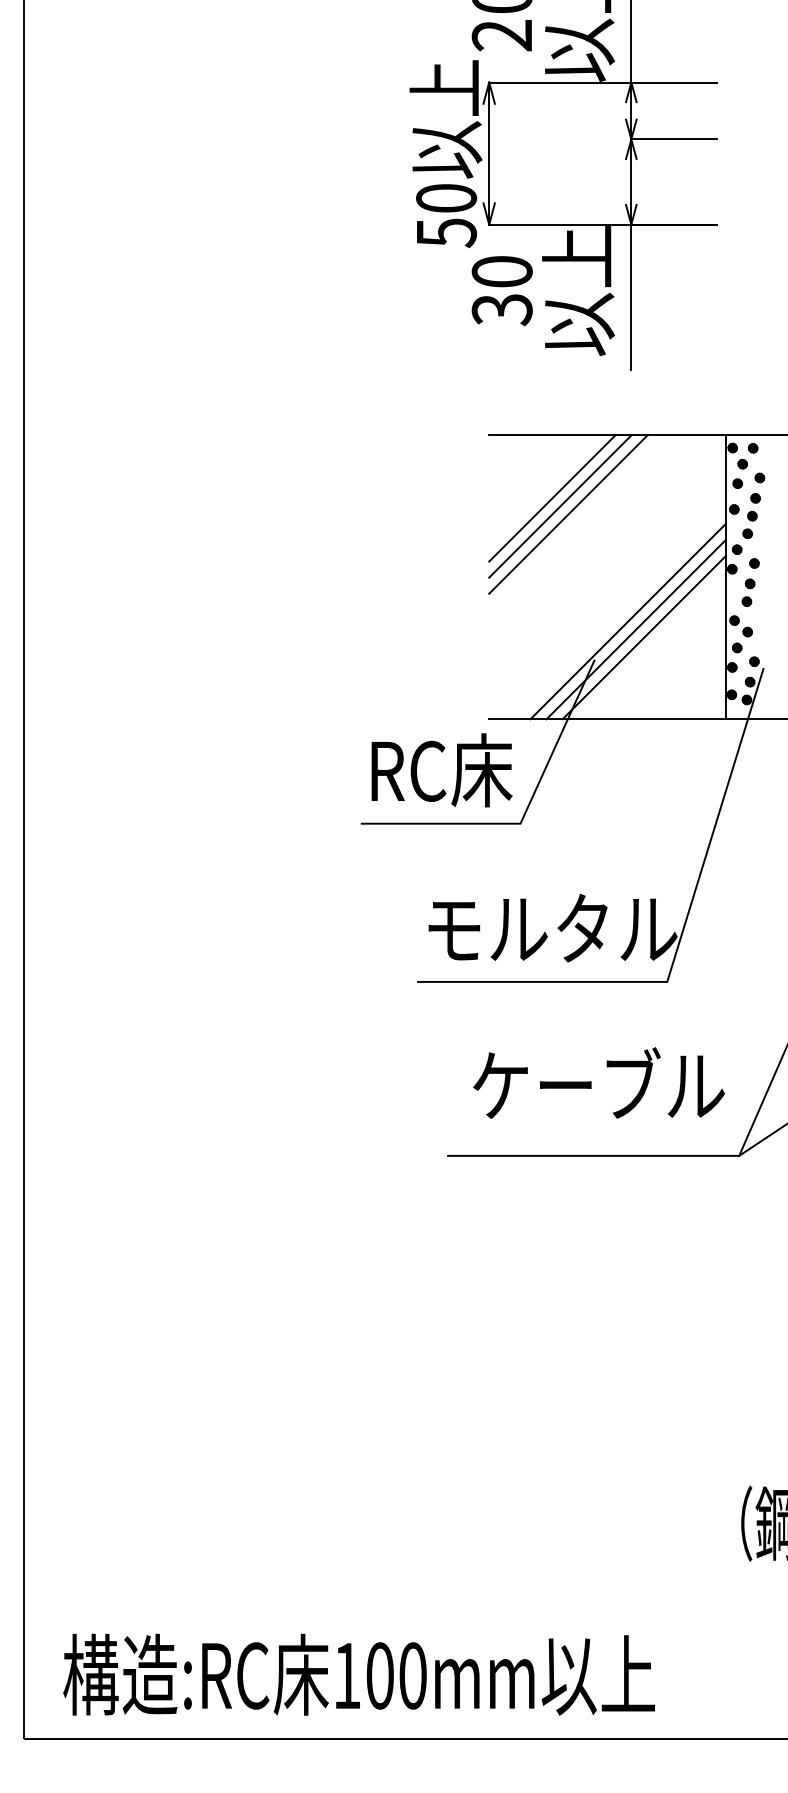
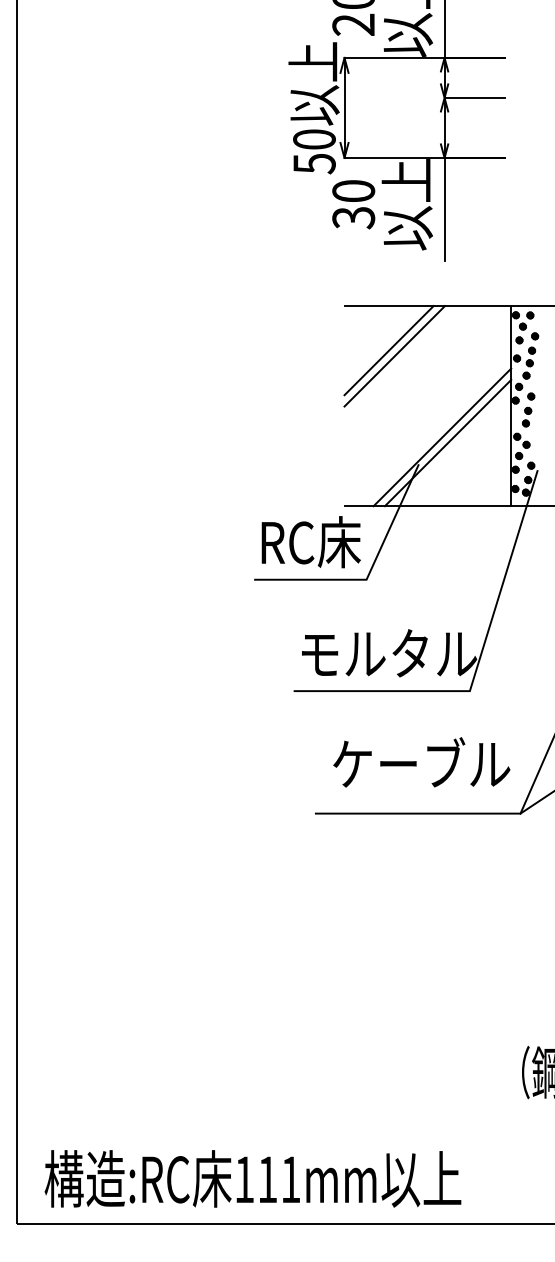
line: (568, 513) -> (400, 361), removed
line: (643, 637) -> (453, 448), removed
text: (396, 1675) -> (279, 1179), 100mm -> 111mm

